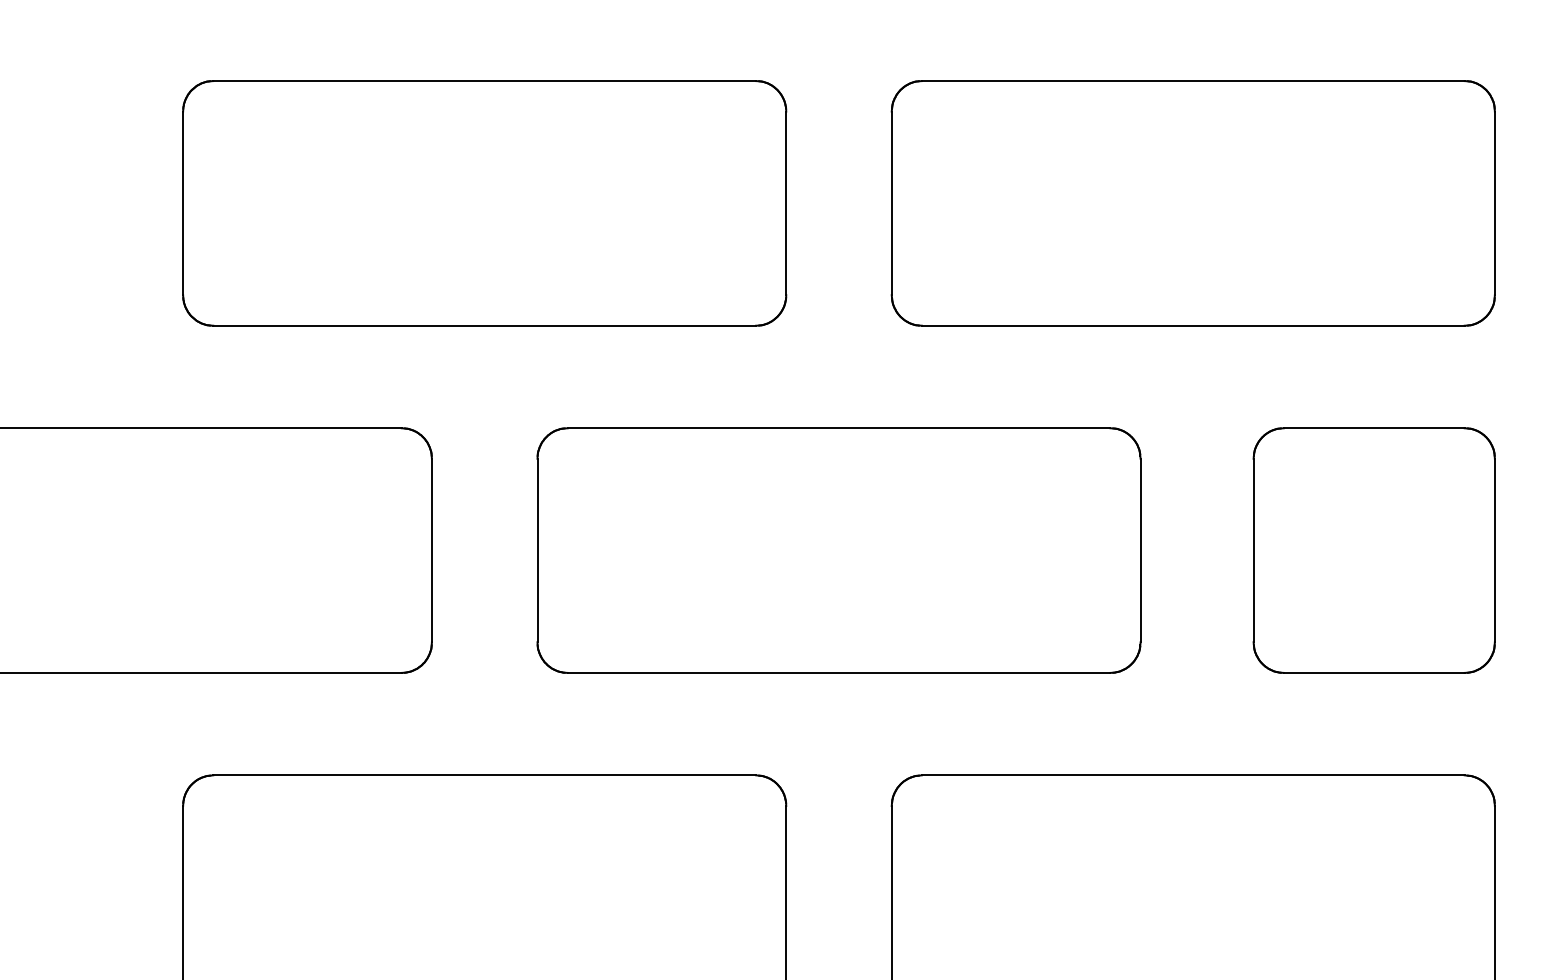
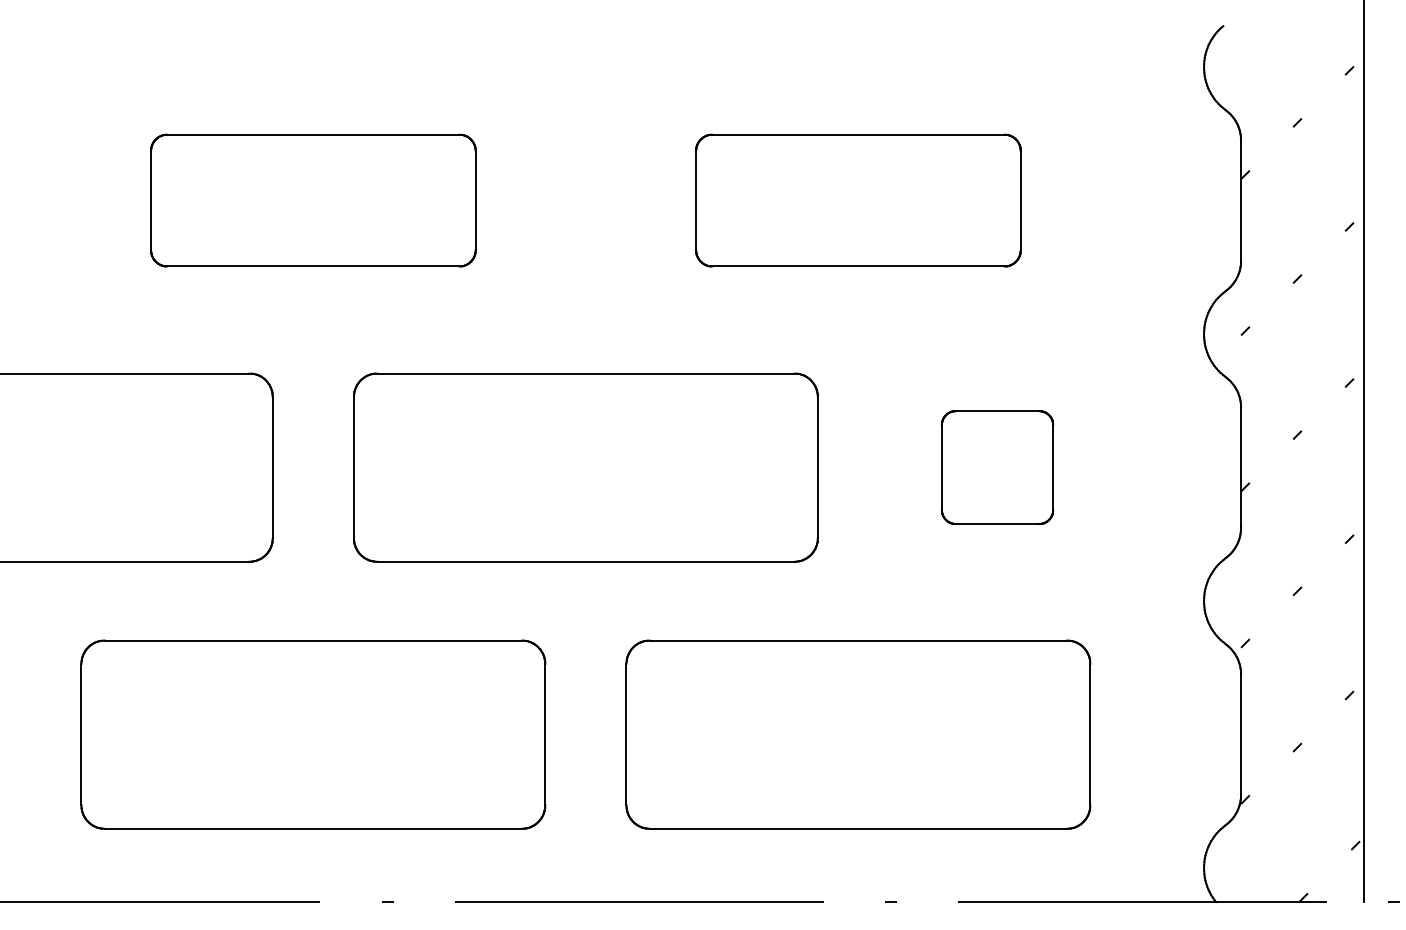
part: (484, 203) -> (313, 200), size x0.7
part: (1193, 203) -> (858, 200), size x0.7
part: (1374, 550) -> (997, 467), size x0.6

